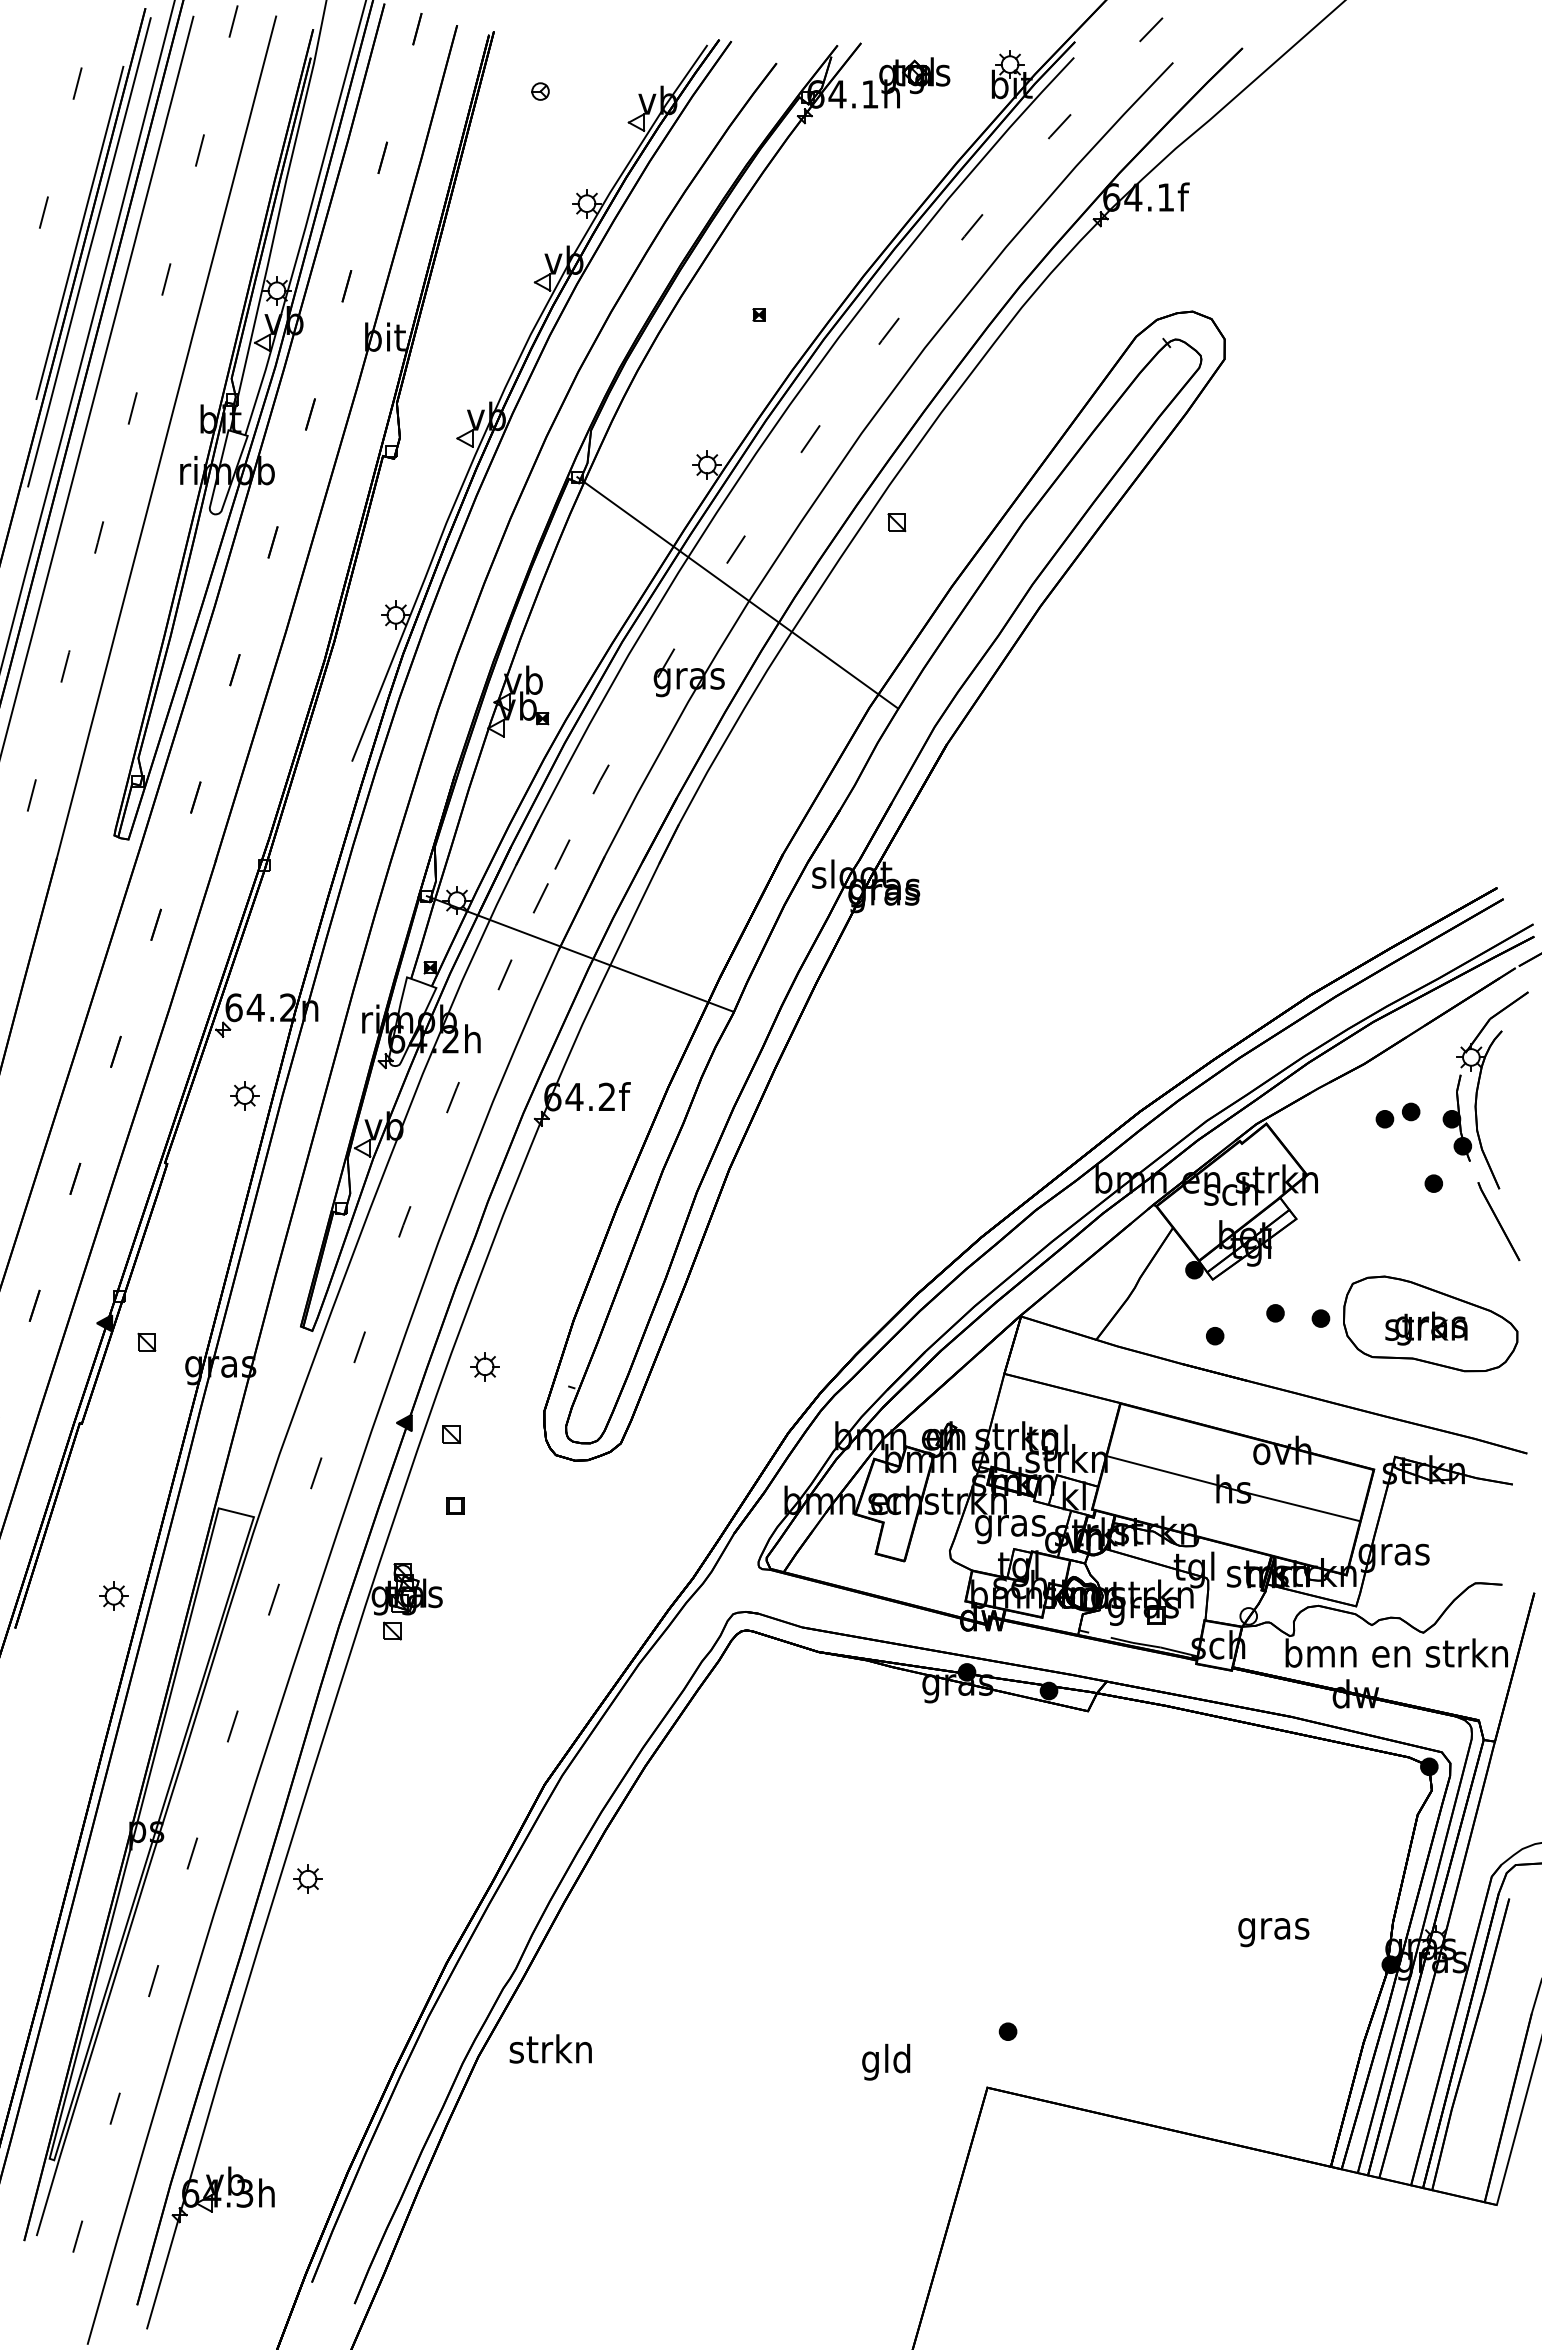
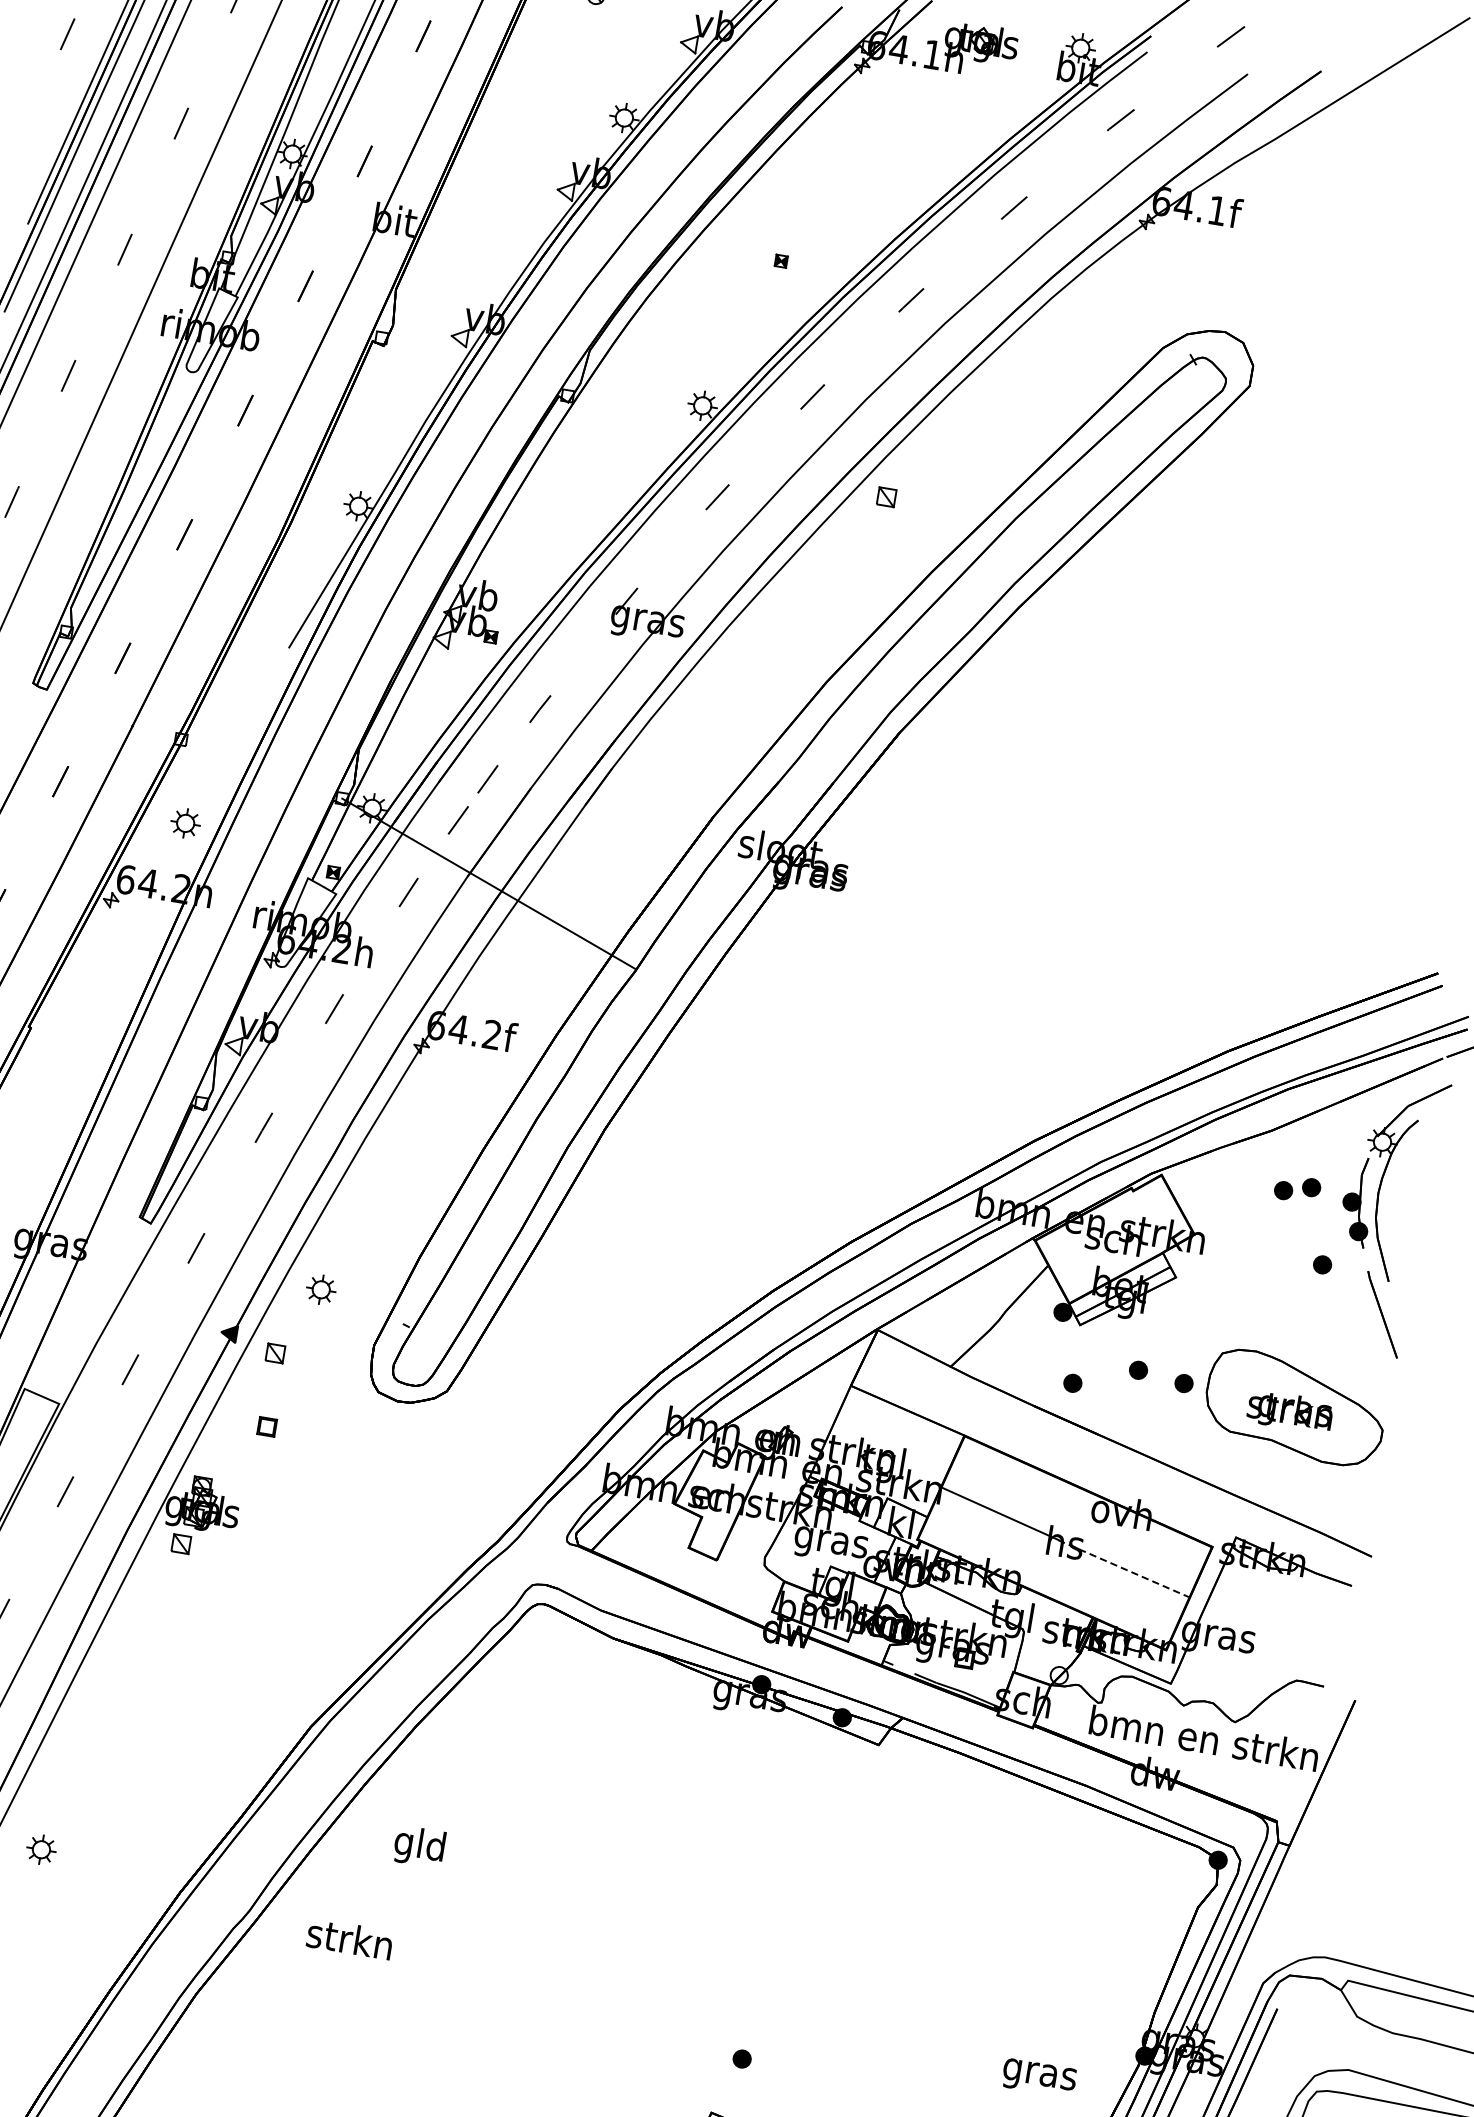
line: (737, 592) -> (711, 541), removed
part: (244, 1095) -> (185, 823), moved
line: (1292, 1504) -> (1123, 1568), solid -> dashed
part: (307, 1878) -> (41, 1849), moved
text: (1273, 1932) -> (1038, 2078), moved
text: (550, 2048) -> (349, 1938), moved
text: (886, 2061) -> (419, 1846), moved

